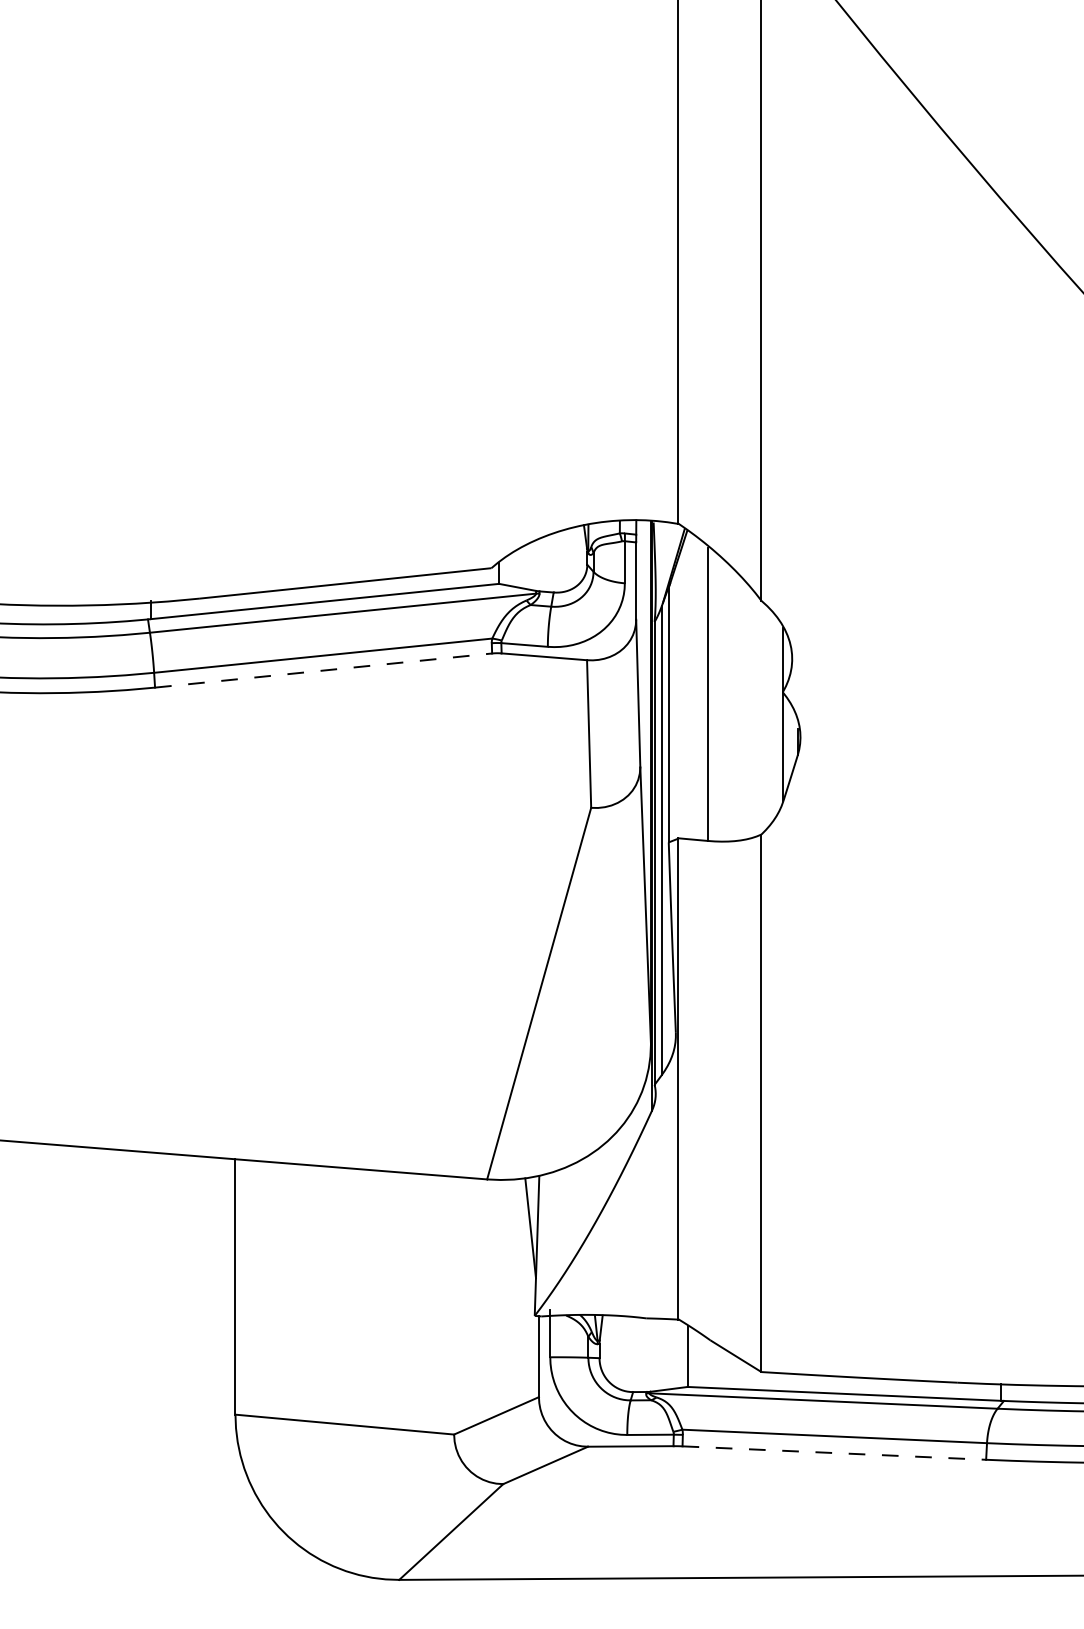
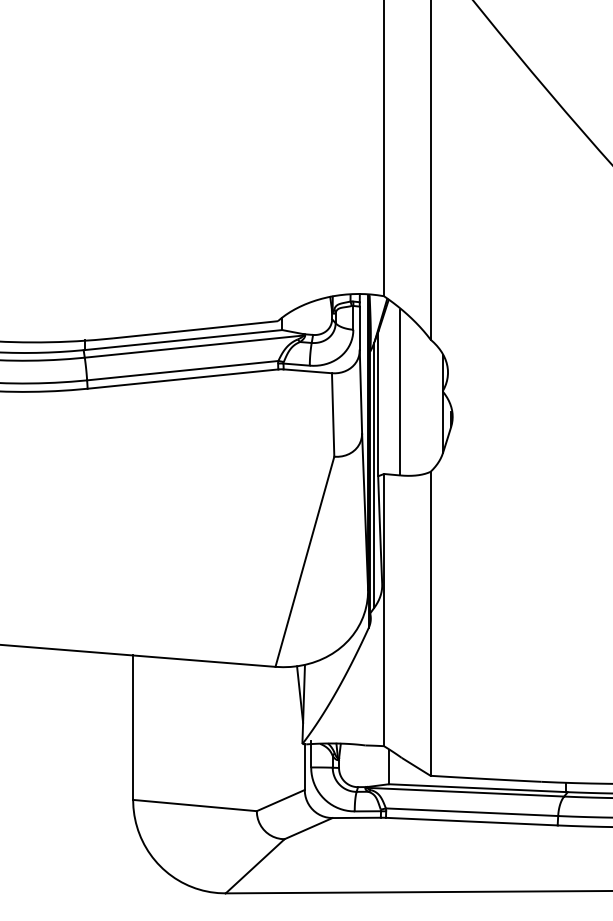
line: (322, 671) -> (182, 379), dashed -> solid
line: (833, 1452) -> (471, 821), dashed -> solid

